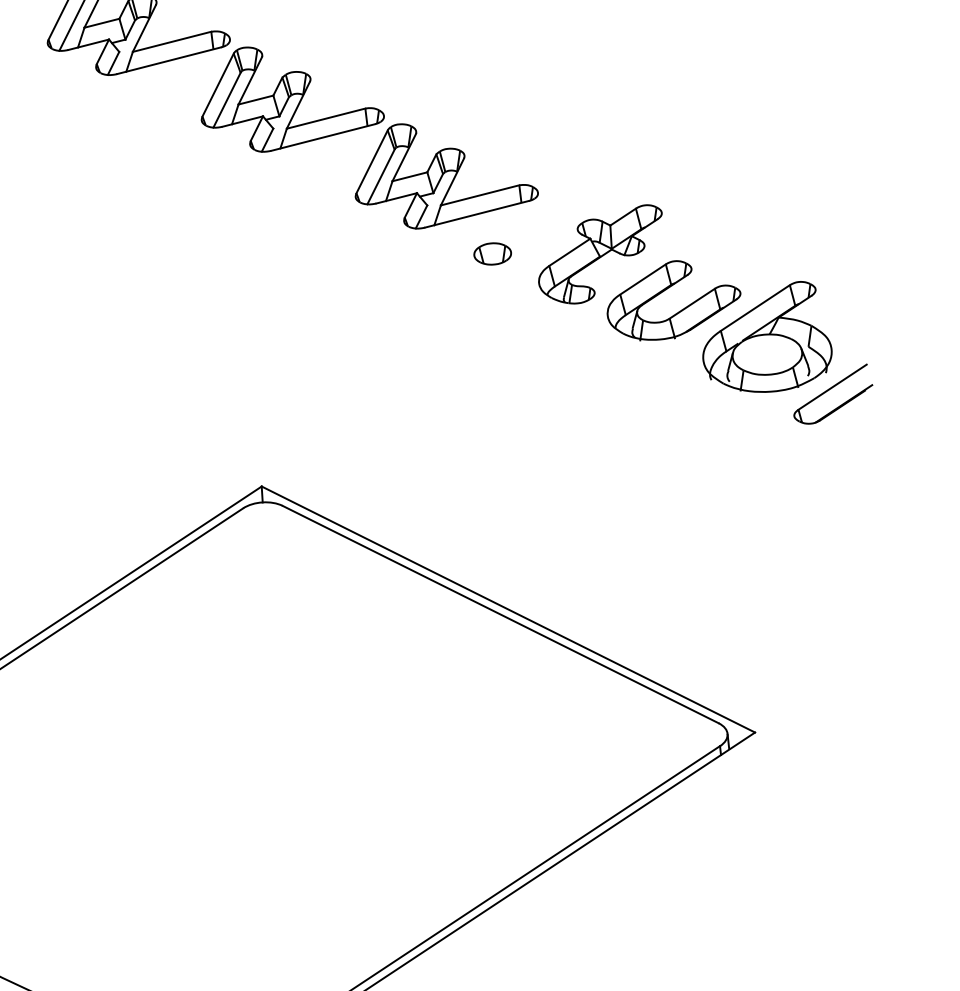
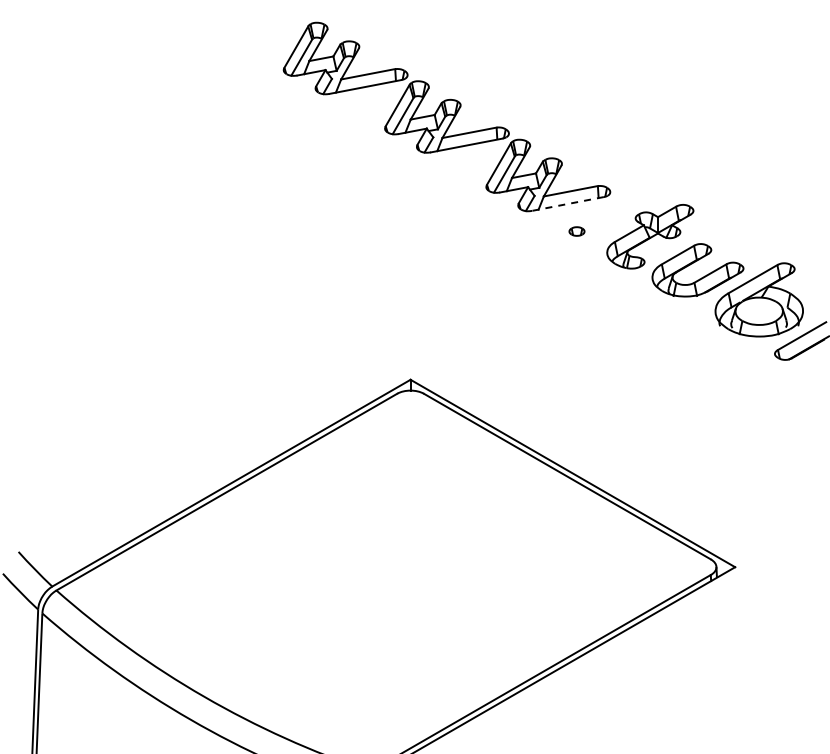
line: (476, 215) -> (567, 204), solid -> dashed
part: (491, 253) -> (576, 231), size x0.6

